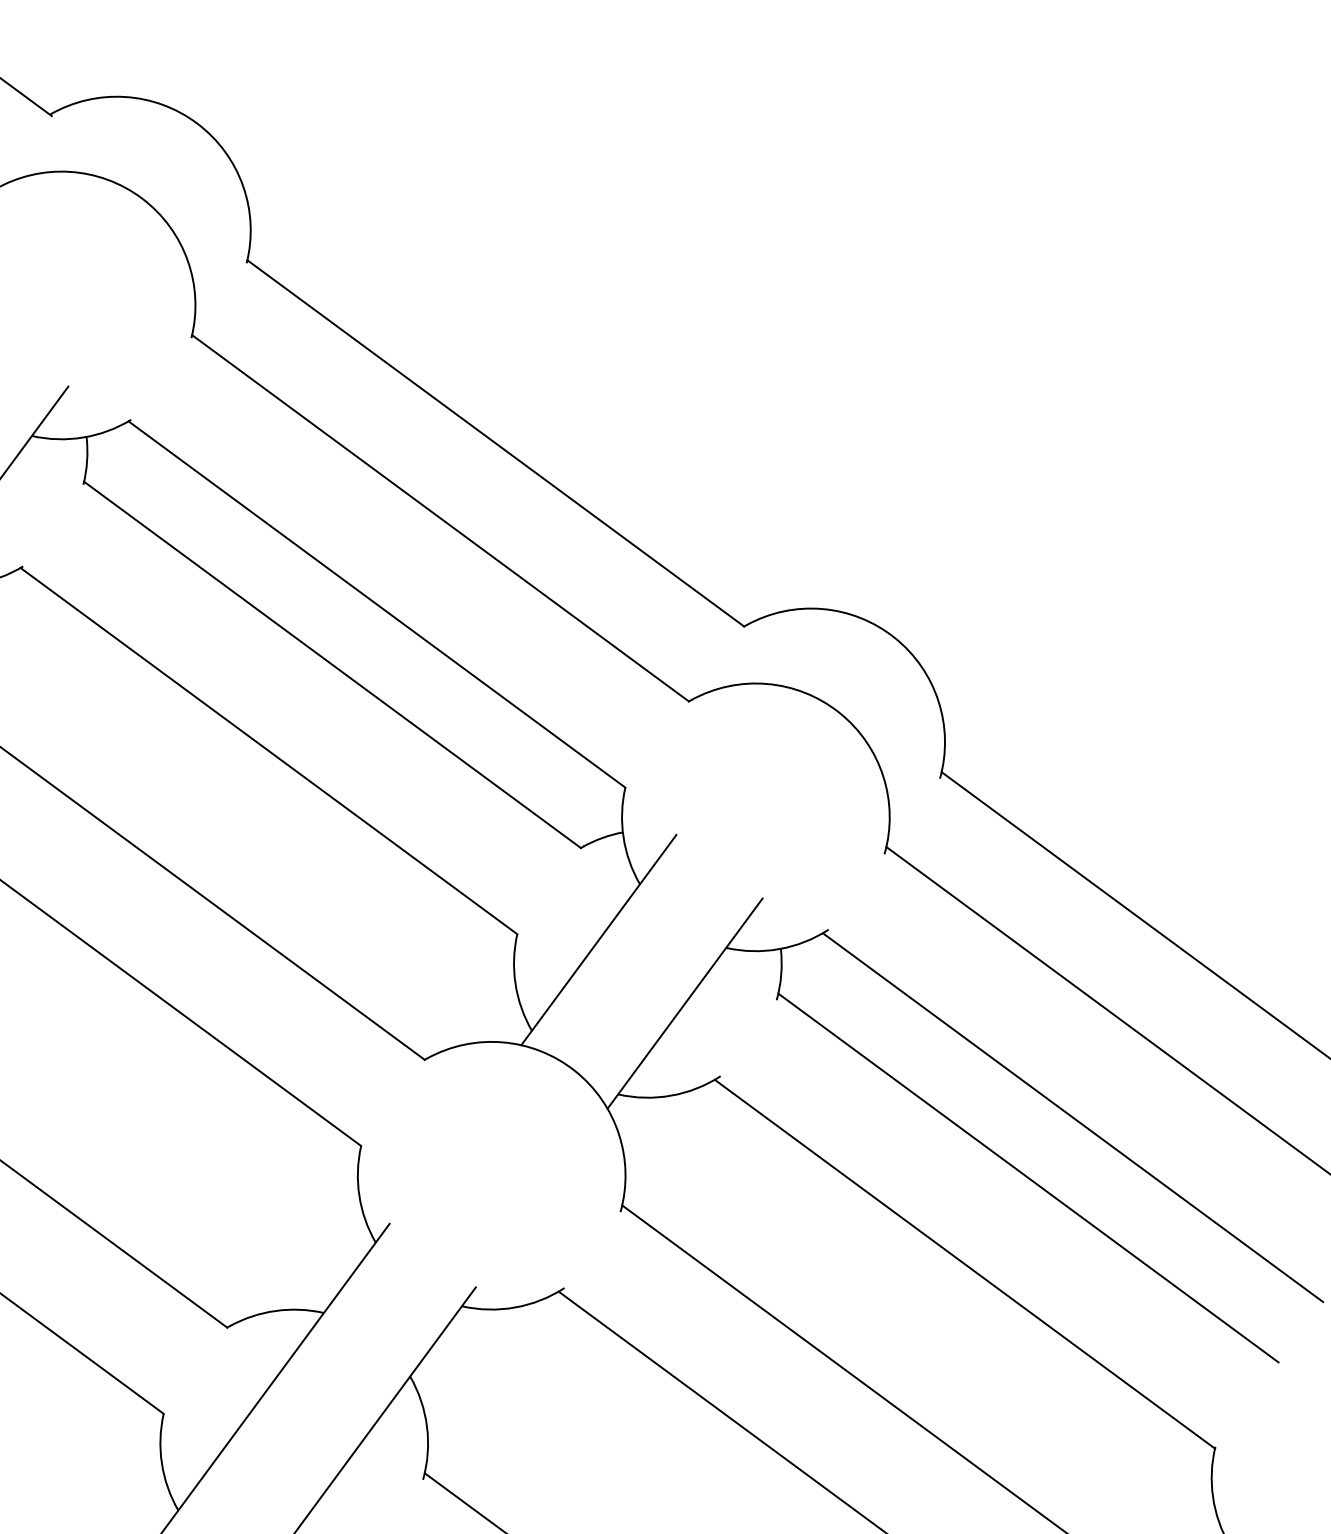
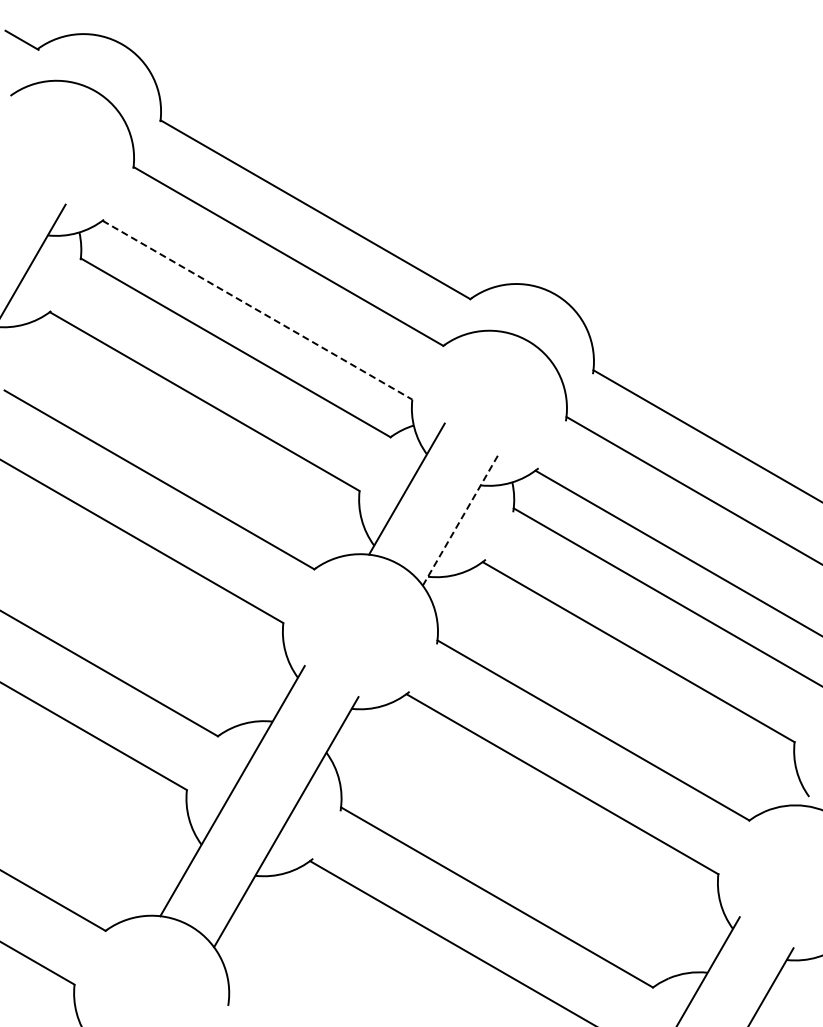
line: (376, 605) -> (257, 310), solid -> dashed
line: (684, 1004) -> (460, 520), solid -> dashed

